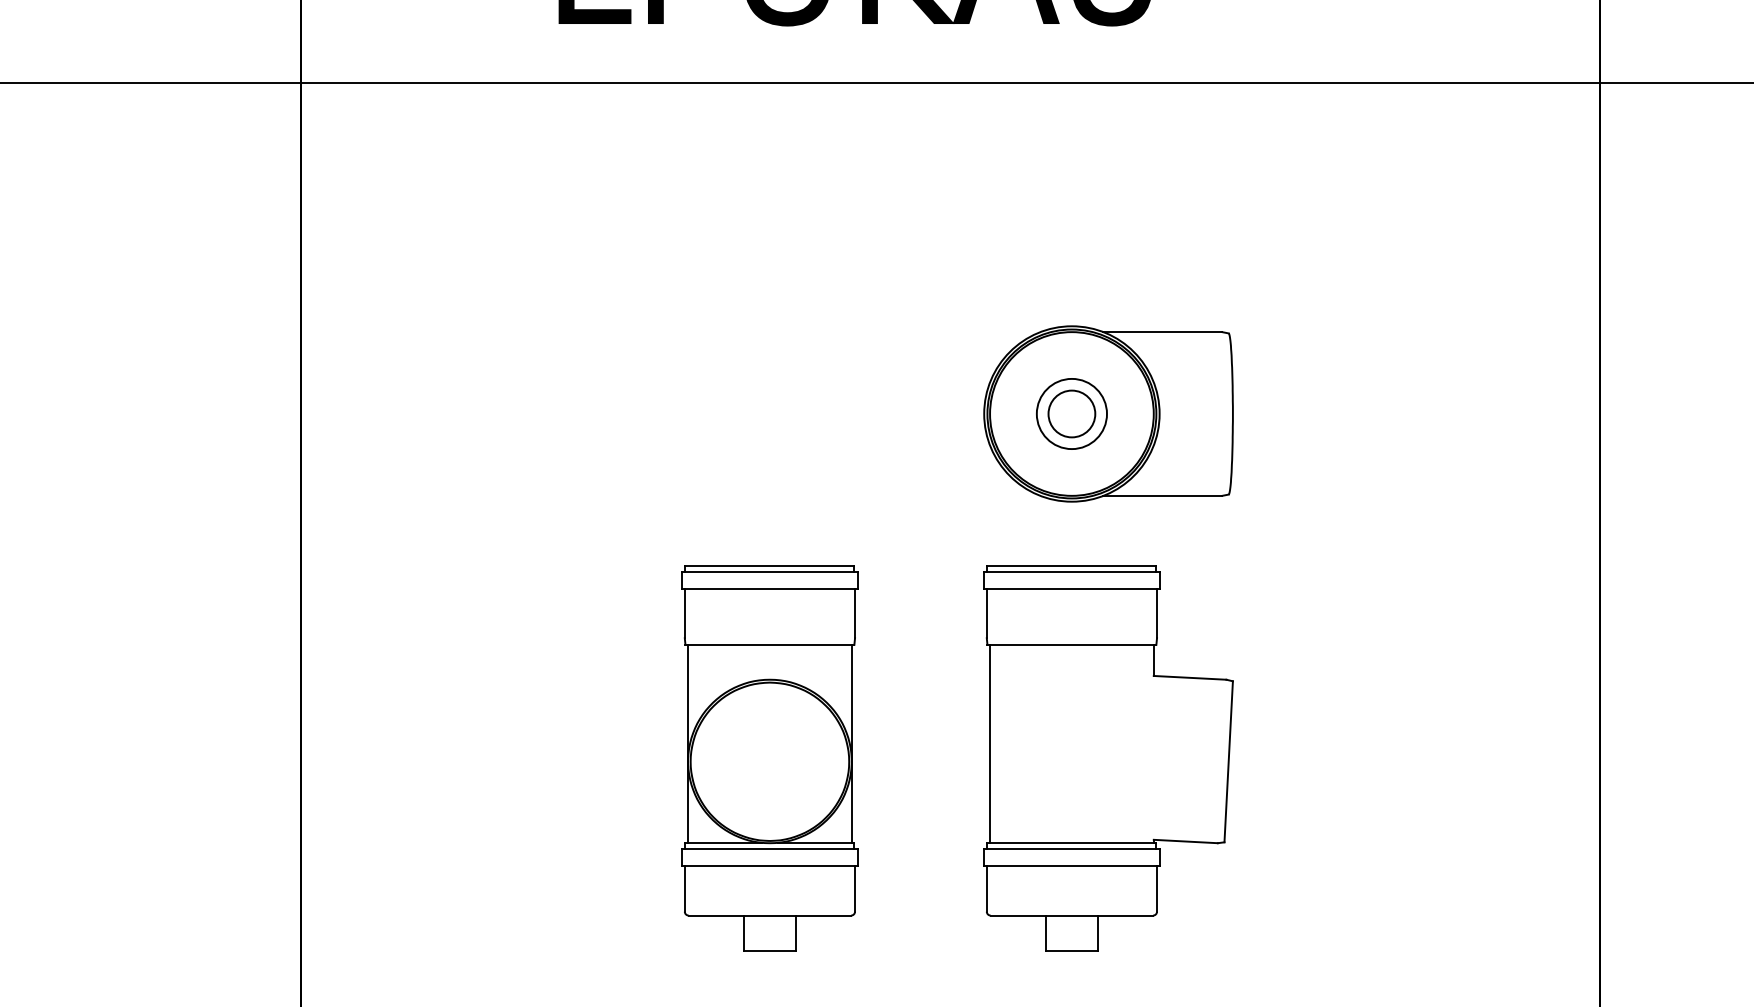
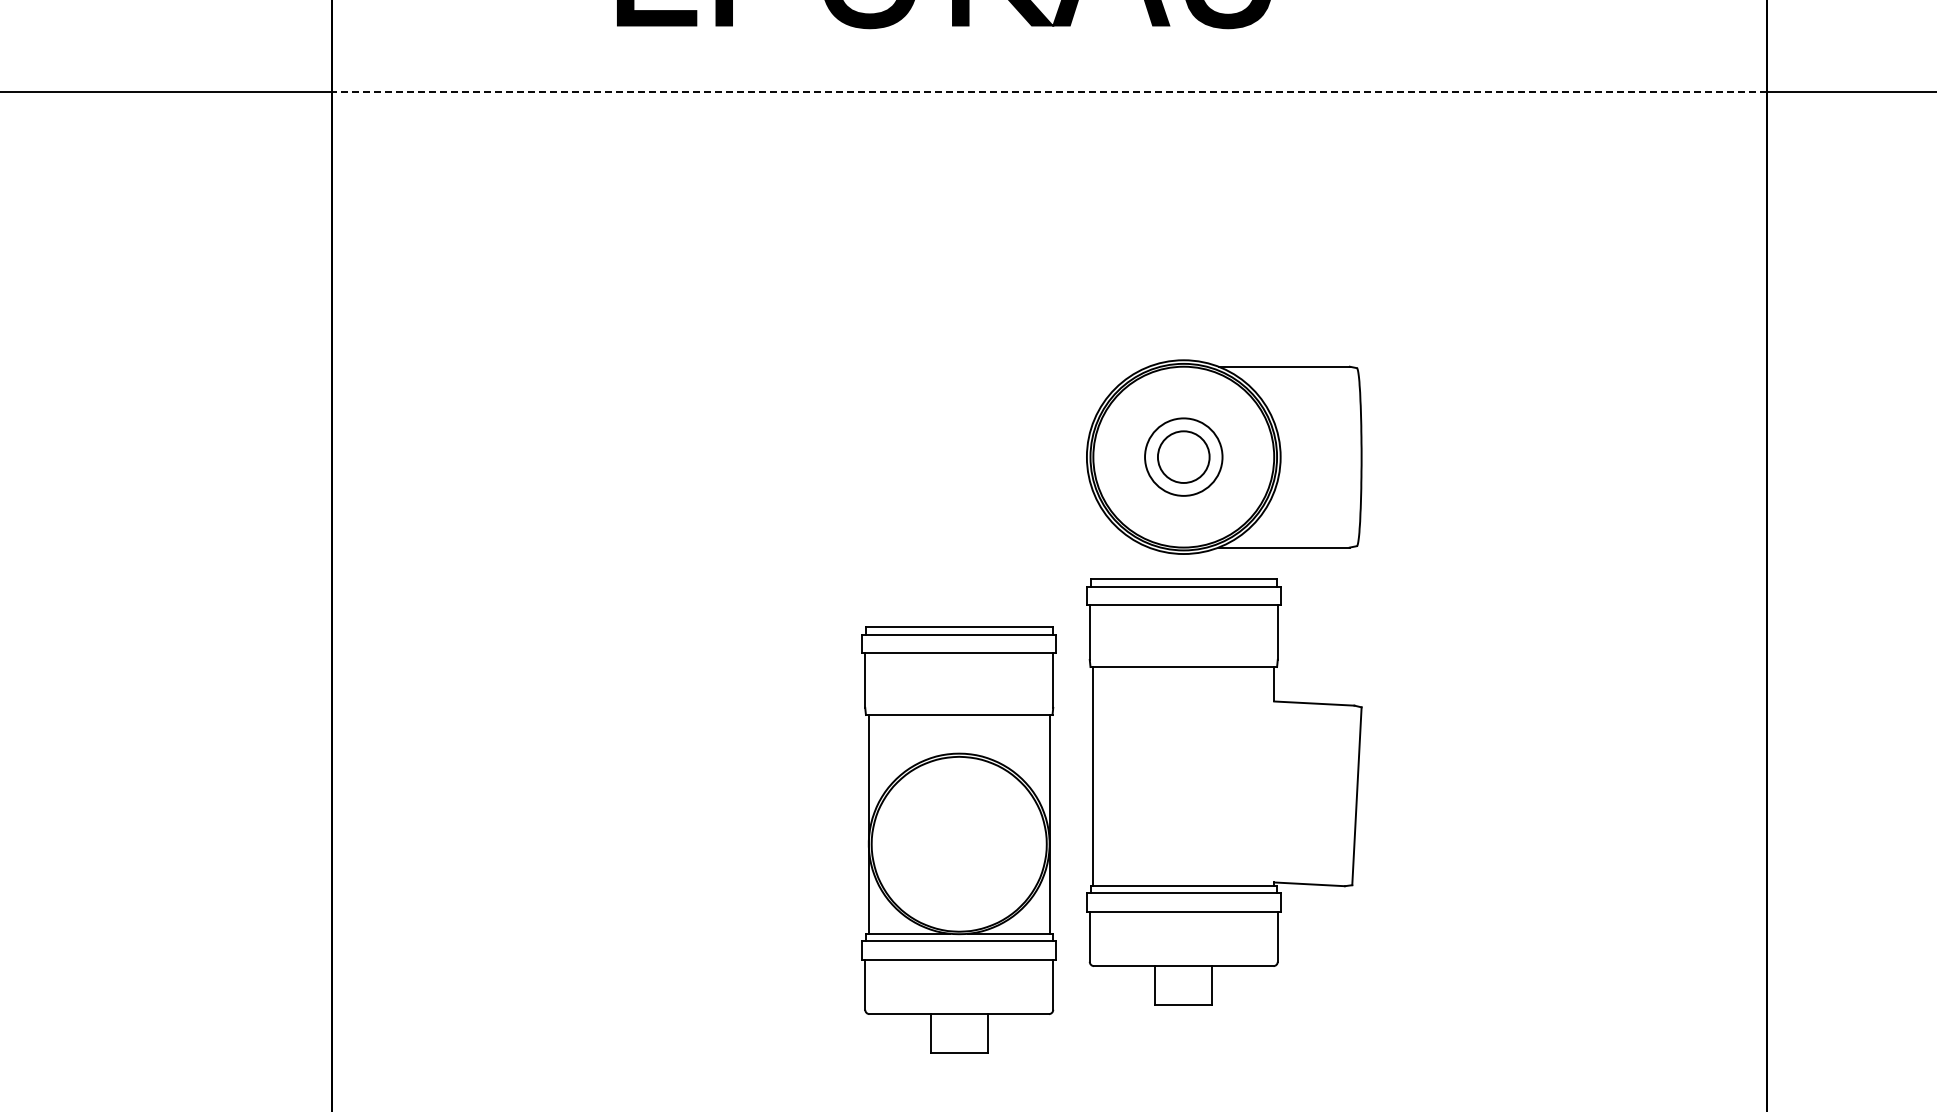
line: (950, 82) -> (1049, 91), solid -> dashed
part: (769, 757) -> (958, 839), moved
part: (1108, 757) -> (1224, 791), moved

